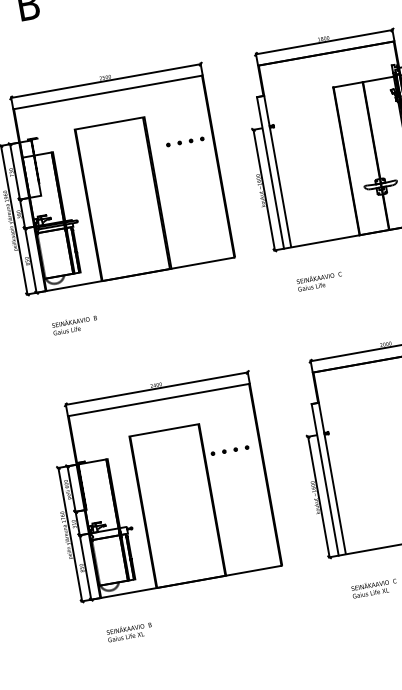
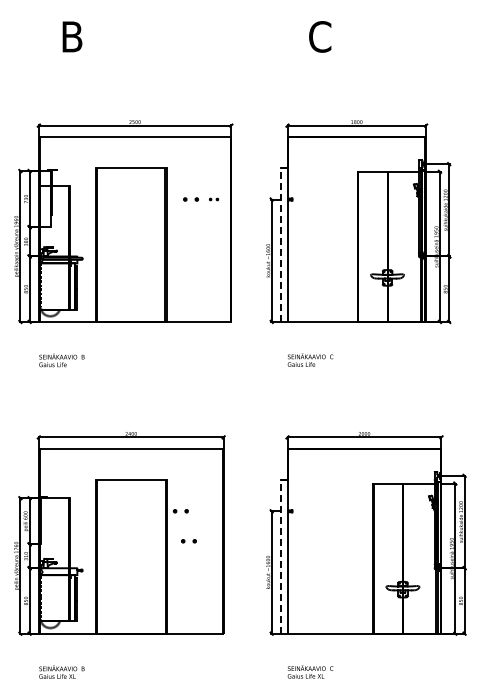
part: (196, 140) -> (213, 199), size x0.6
line: (269, 172) -> (280, 244), solid -> dashed
part: (240, 448) -> (188, 541), moved
line: (324, 479) -> (280, 556), solid -> dashed

